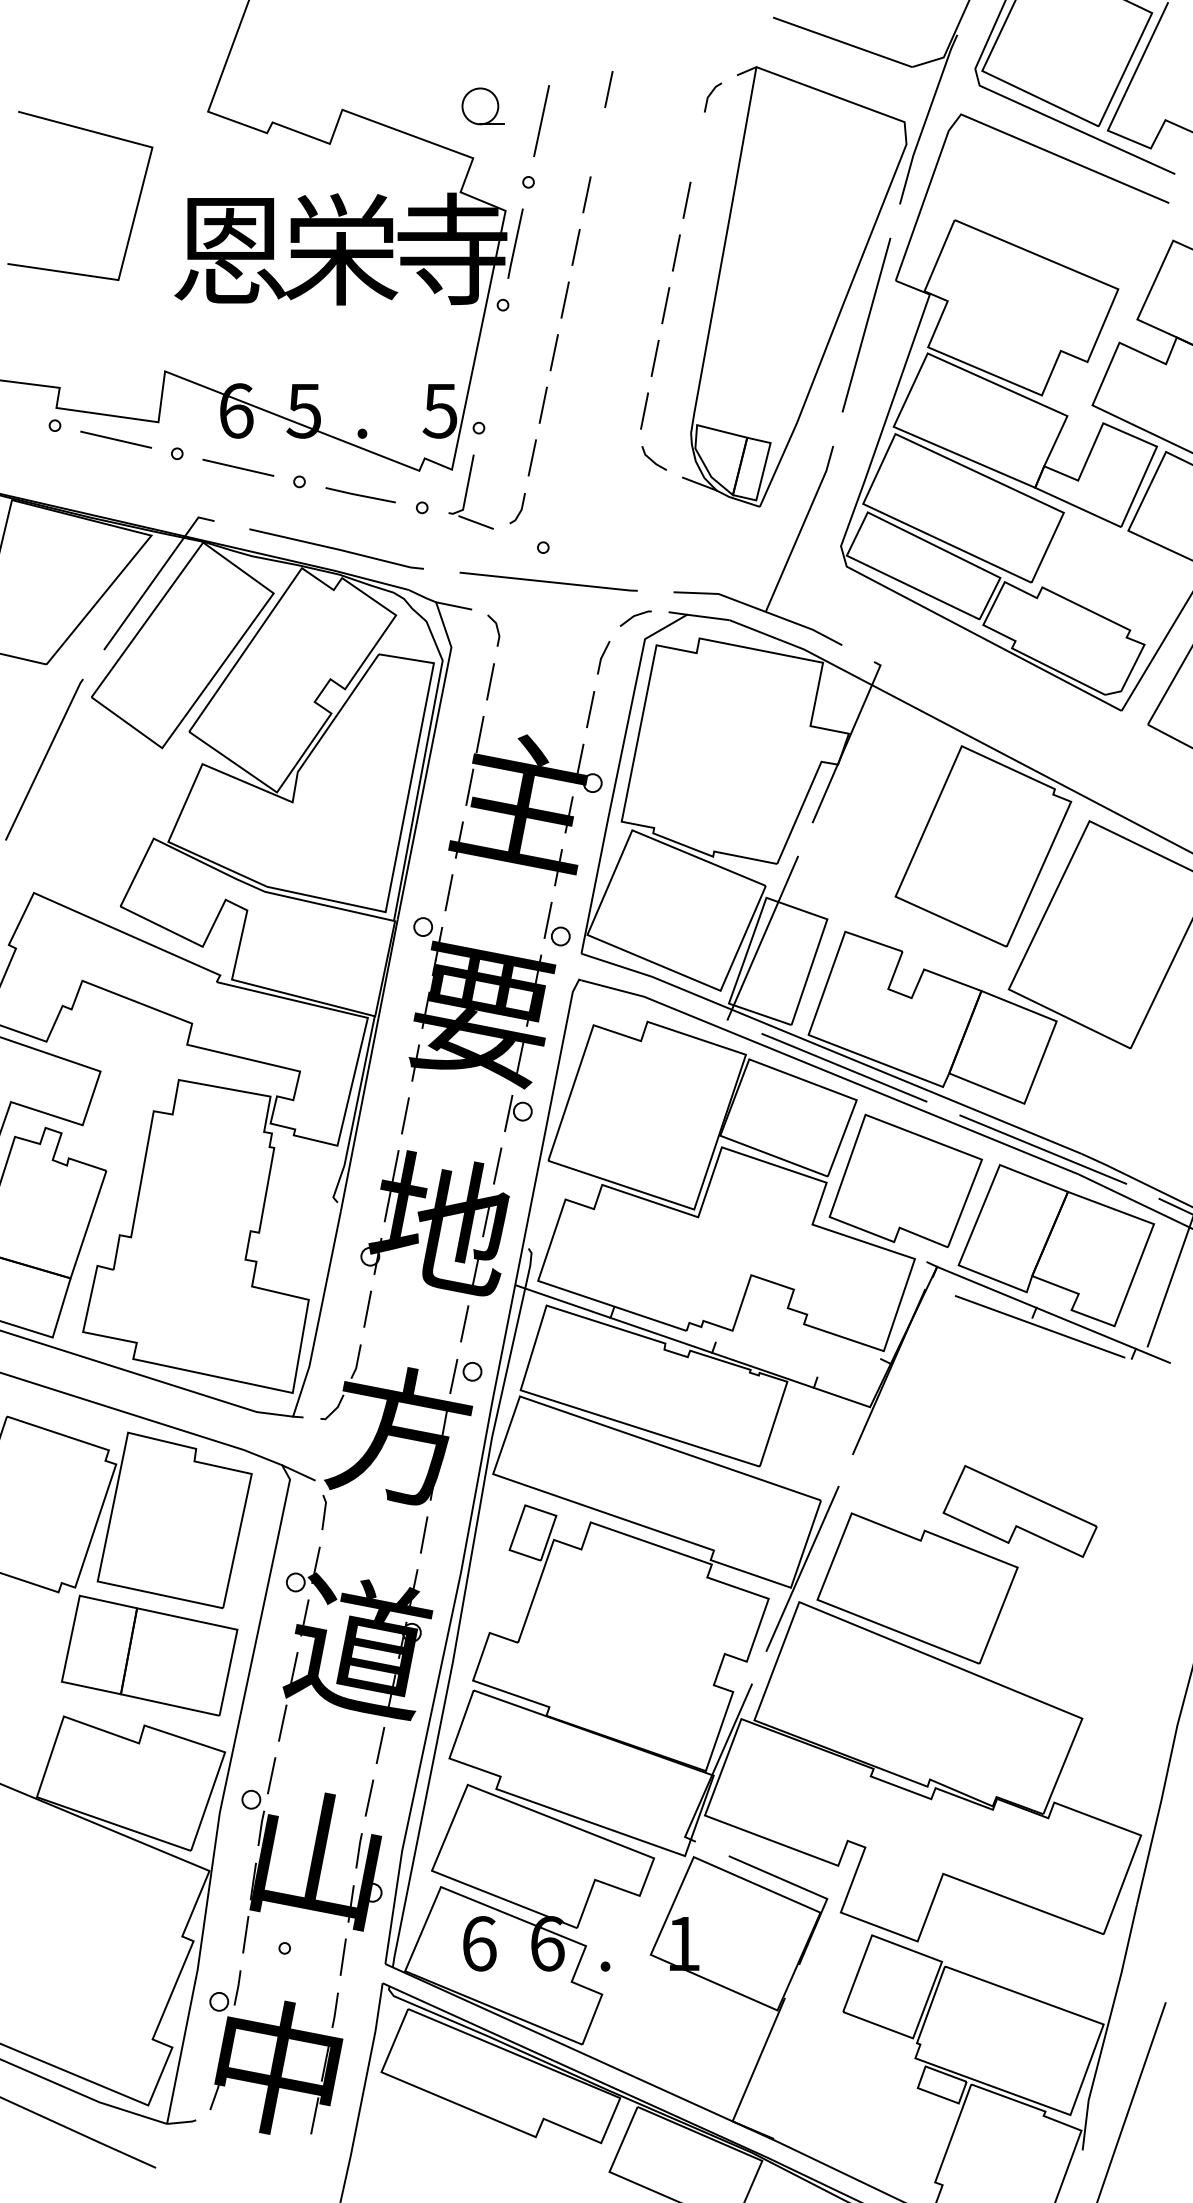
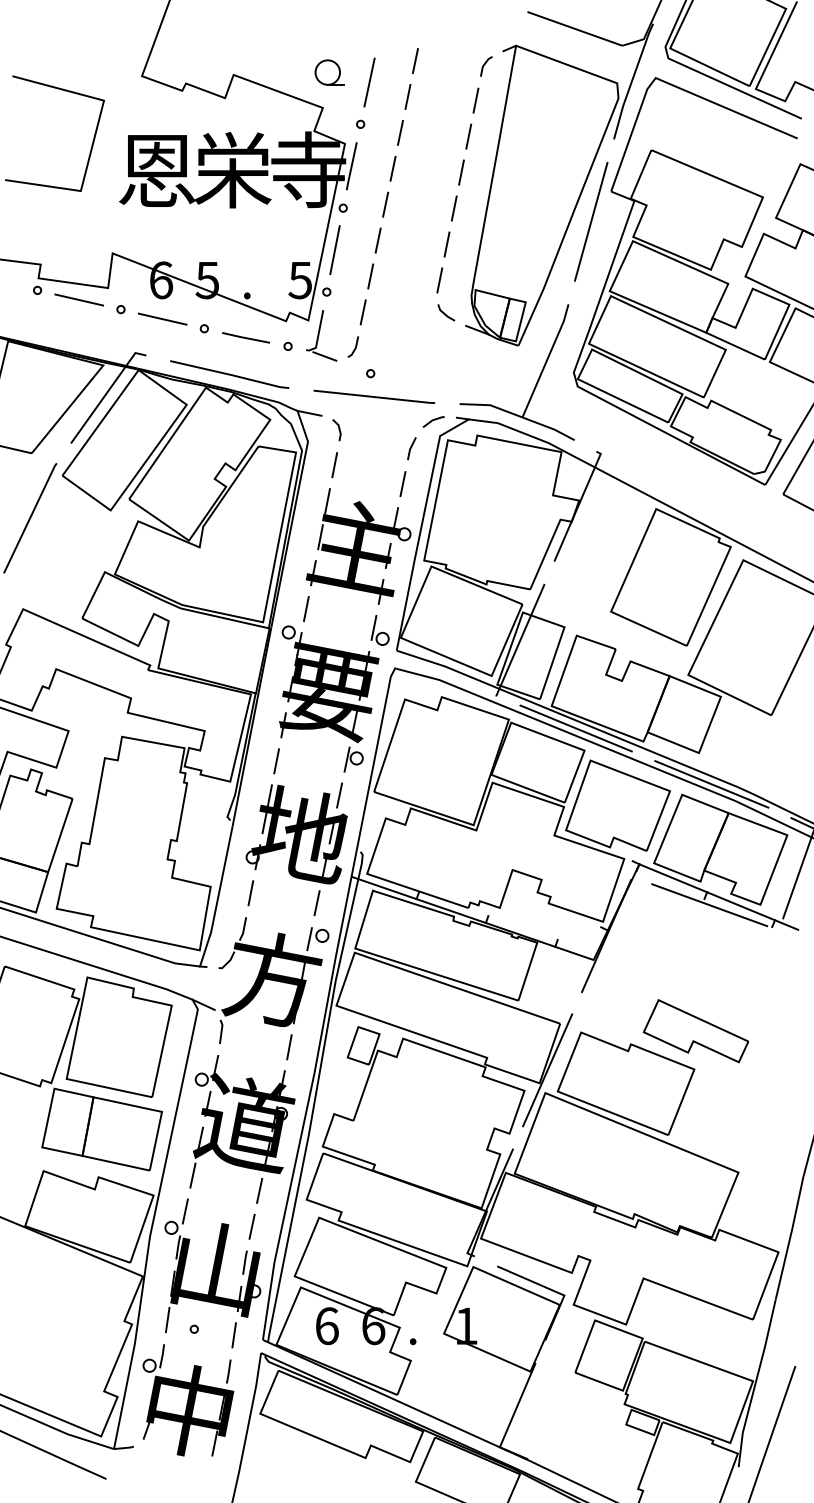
line: (597, 141) -> (407, 96), added
line: (696, 147) -> (475, 100), added
line: (490, 367) -> (334, 250), added

